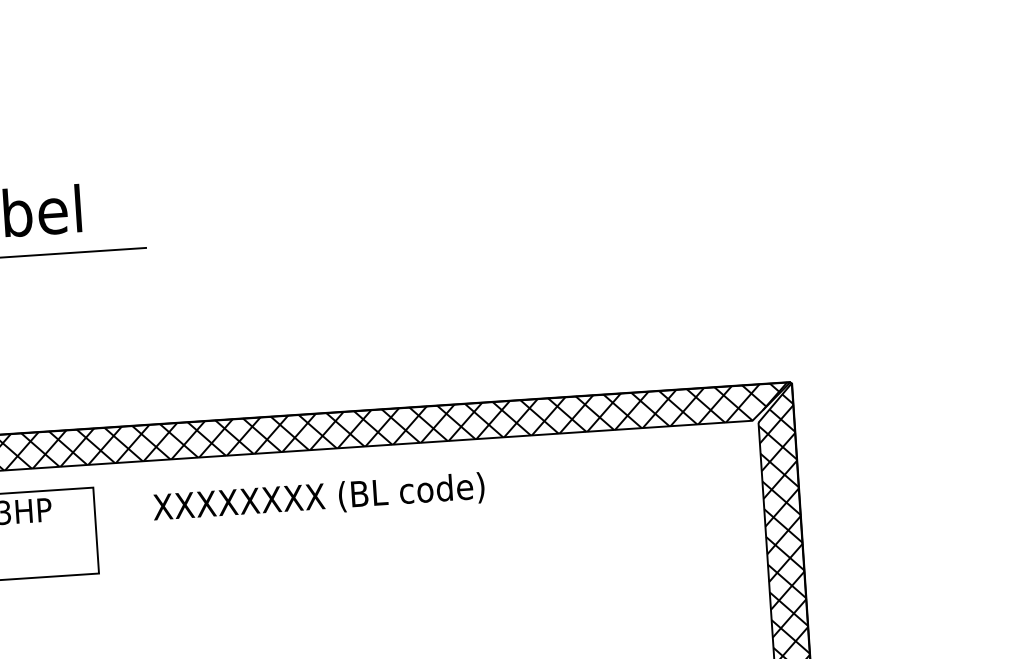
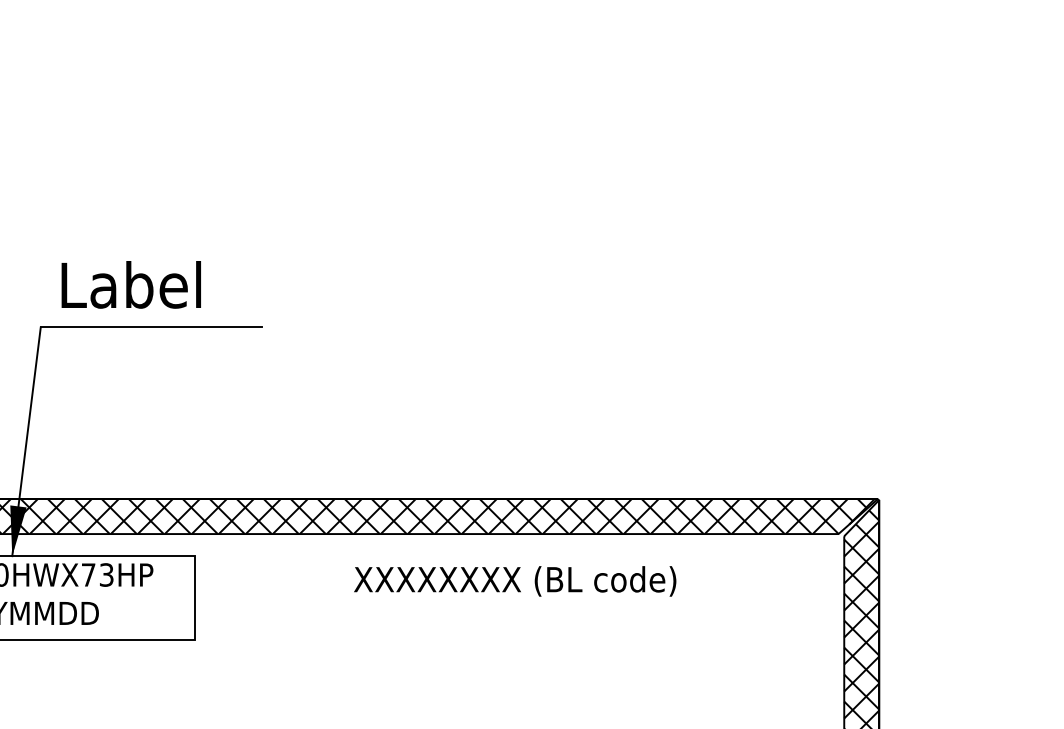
text: (319, 498) -> (515, 581), moved

